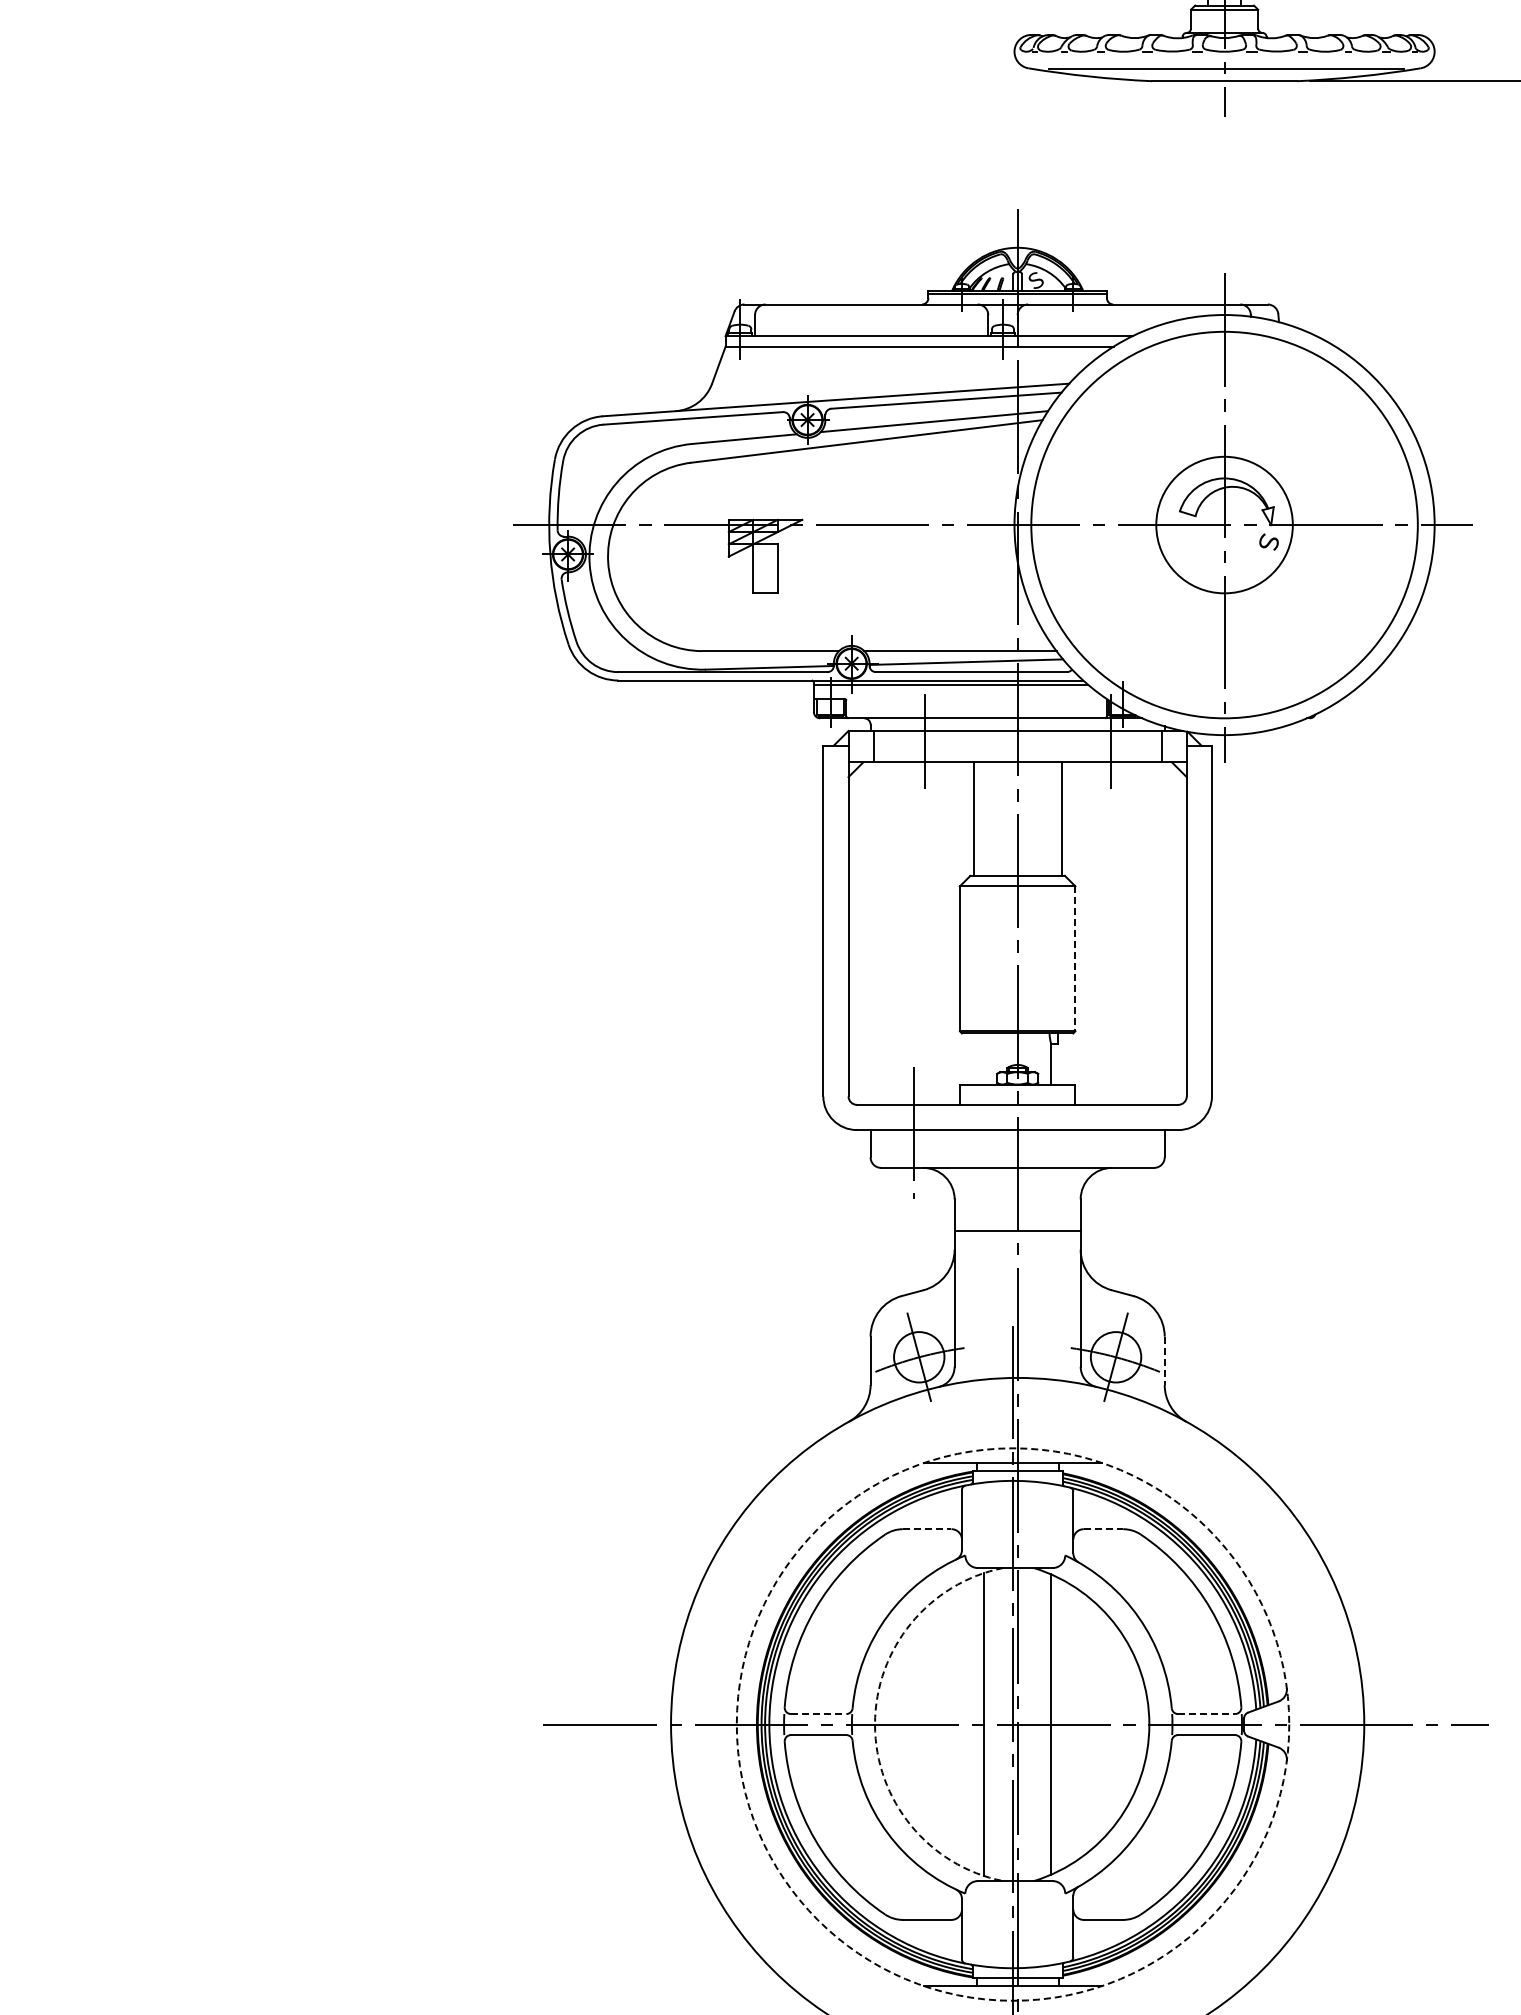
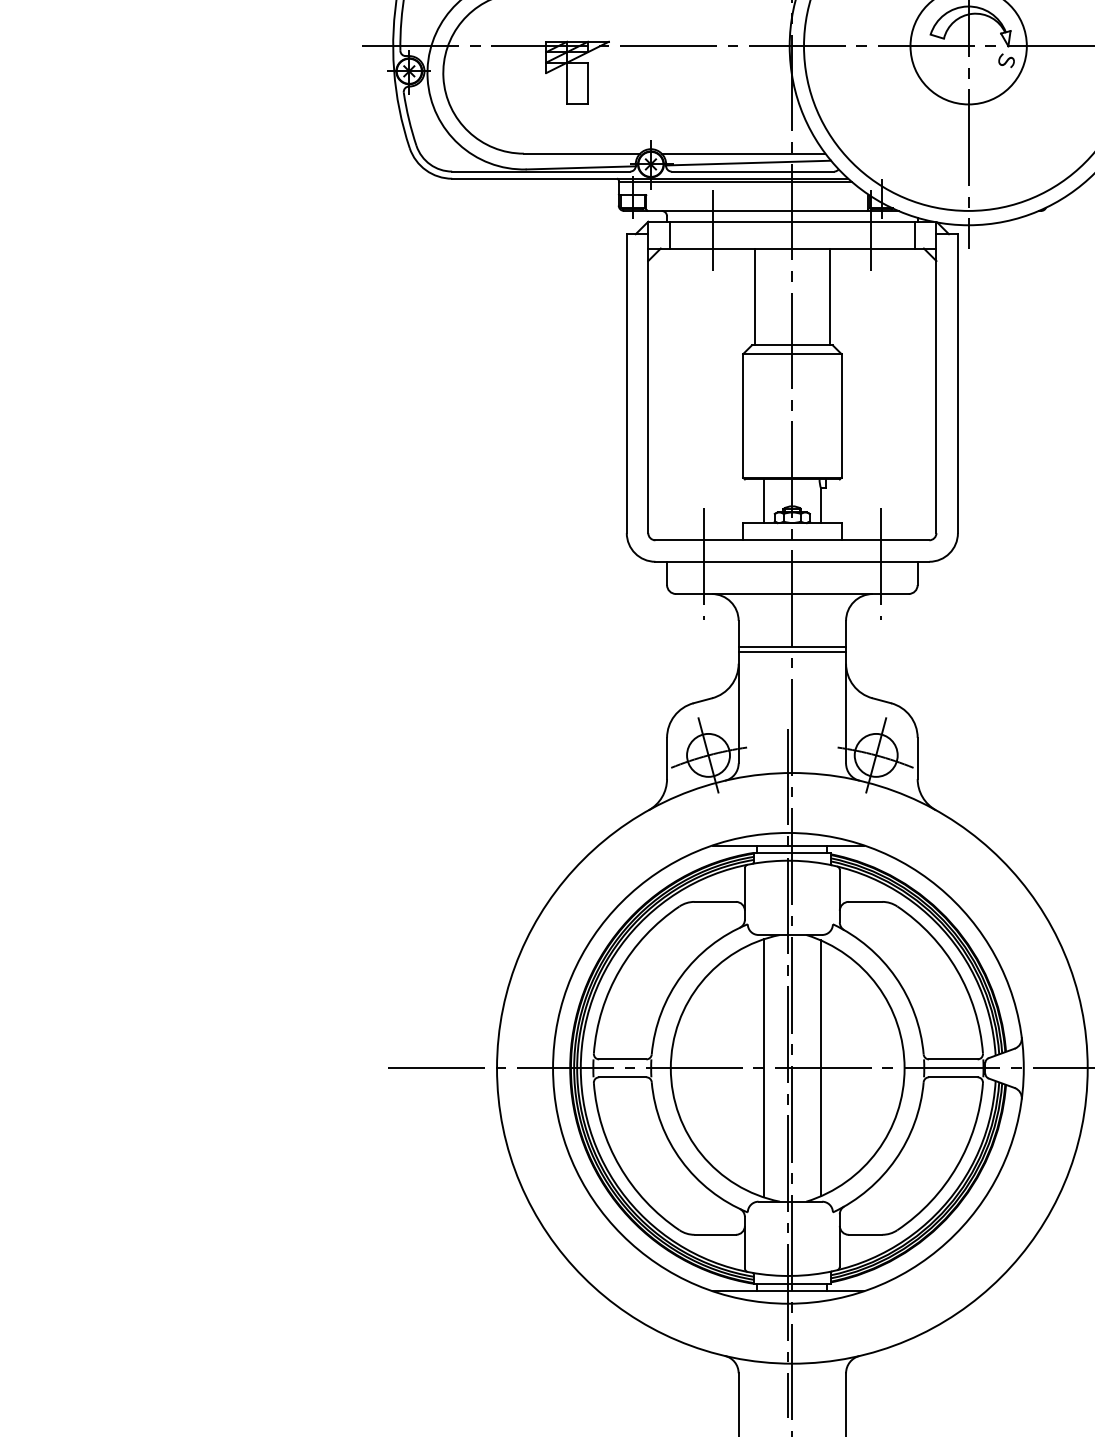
line: (1075, 959) -> (841, 416), dashed -> solid
line: (984, 1058) -> (764, 500), added
line: (1121, 1132) -> (880, 563), added
line: (1017, 1235) -> (792, 651), added
line: (1164, 1361) -> (917, 758), dashed -> solid
line: (927, 1529) -> (715, 902), dashed -> solid
line: (1103, 1529) -> (865, 902), dashed -> solid
line: (818, 1714) -> (622, 1059), dashed -> solid
line: (1206, 1714) -> (953, 1059), dashed -> solid
arc: (875, 1724) -> (671, 1068), dashed -> solid
circle: (1012, 1724) -> (787, 1068), dashed -> solid

